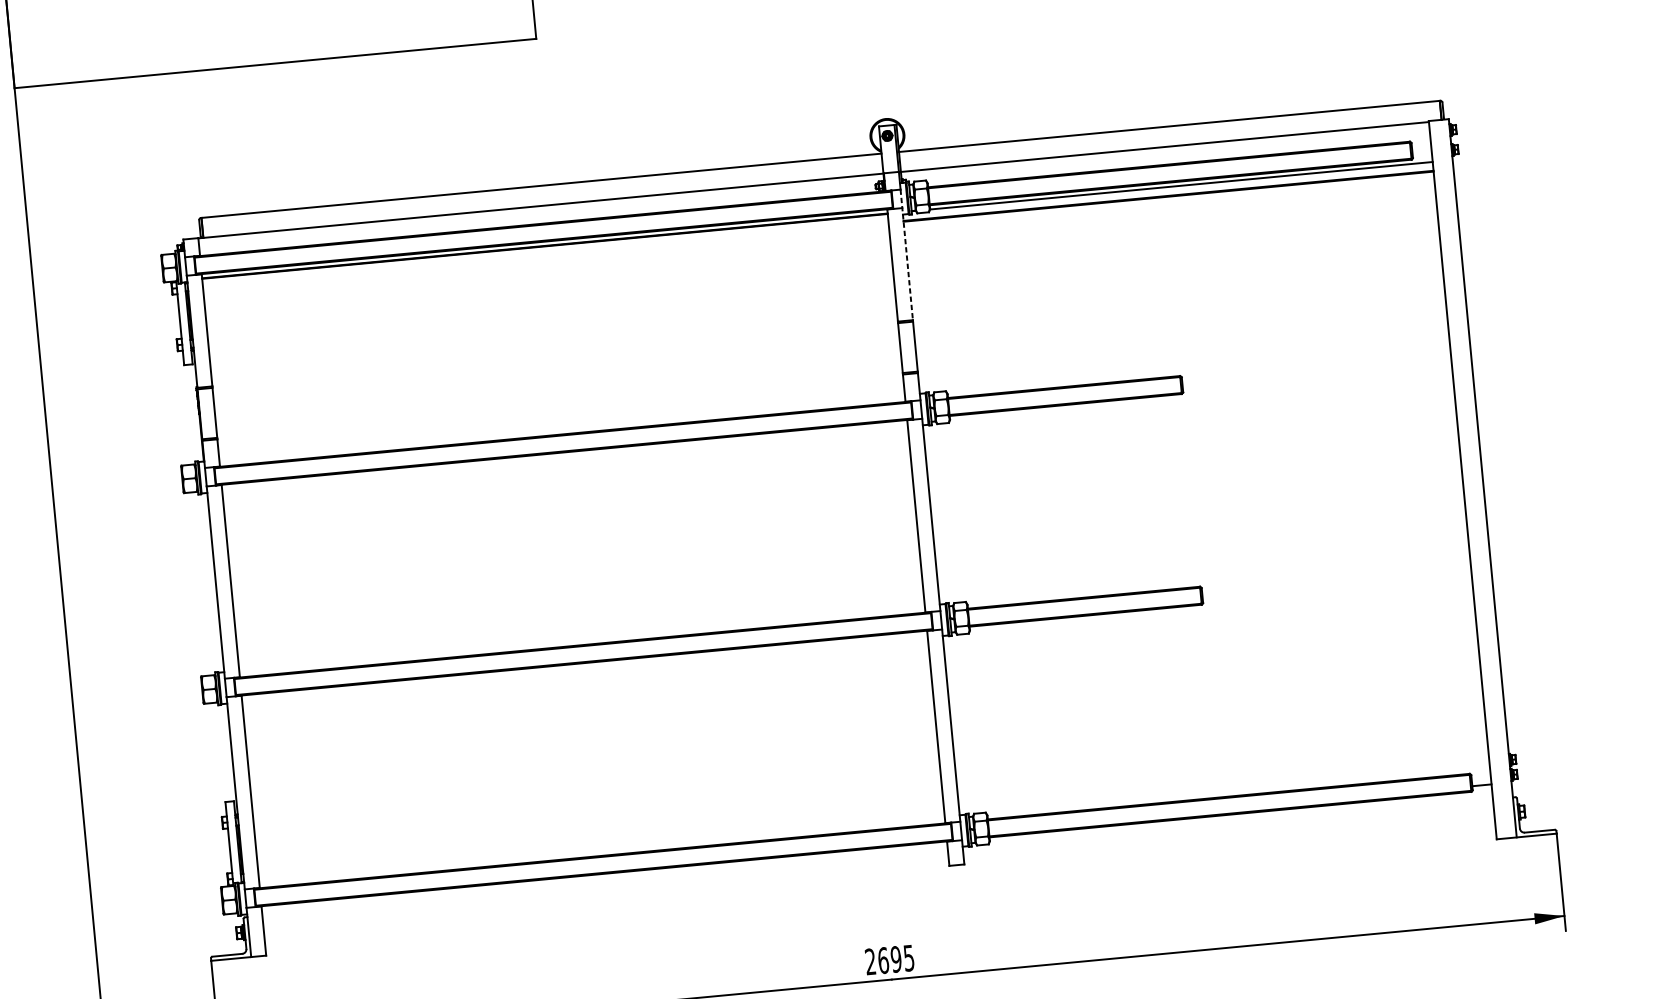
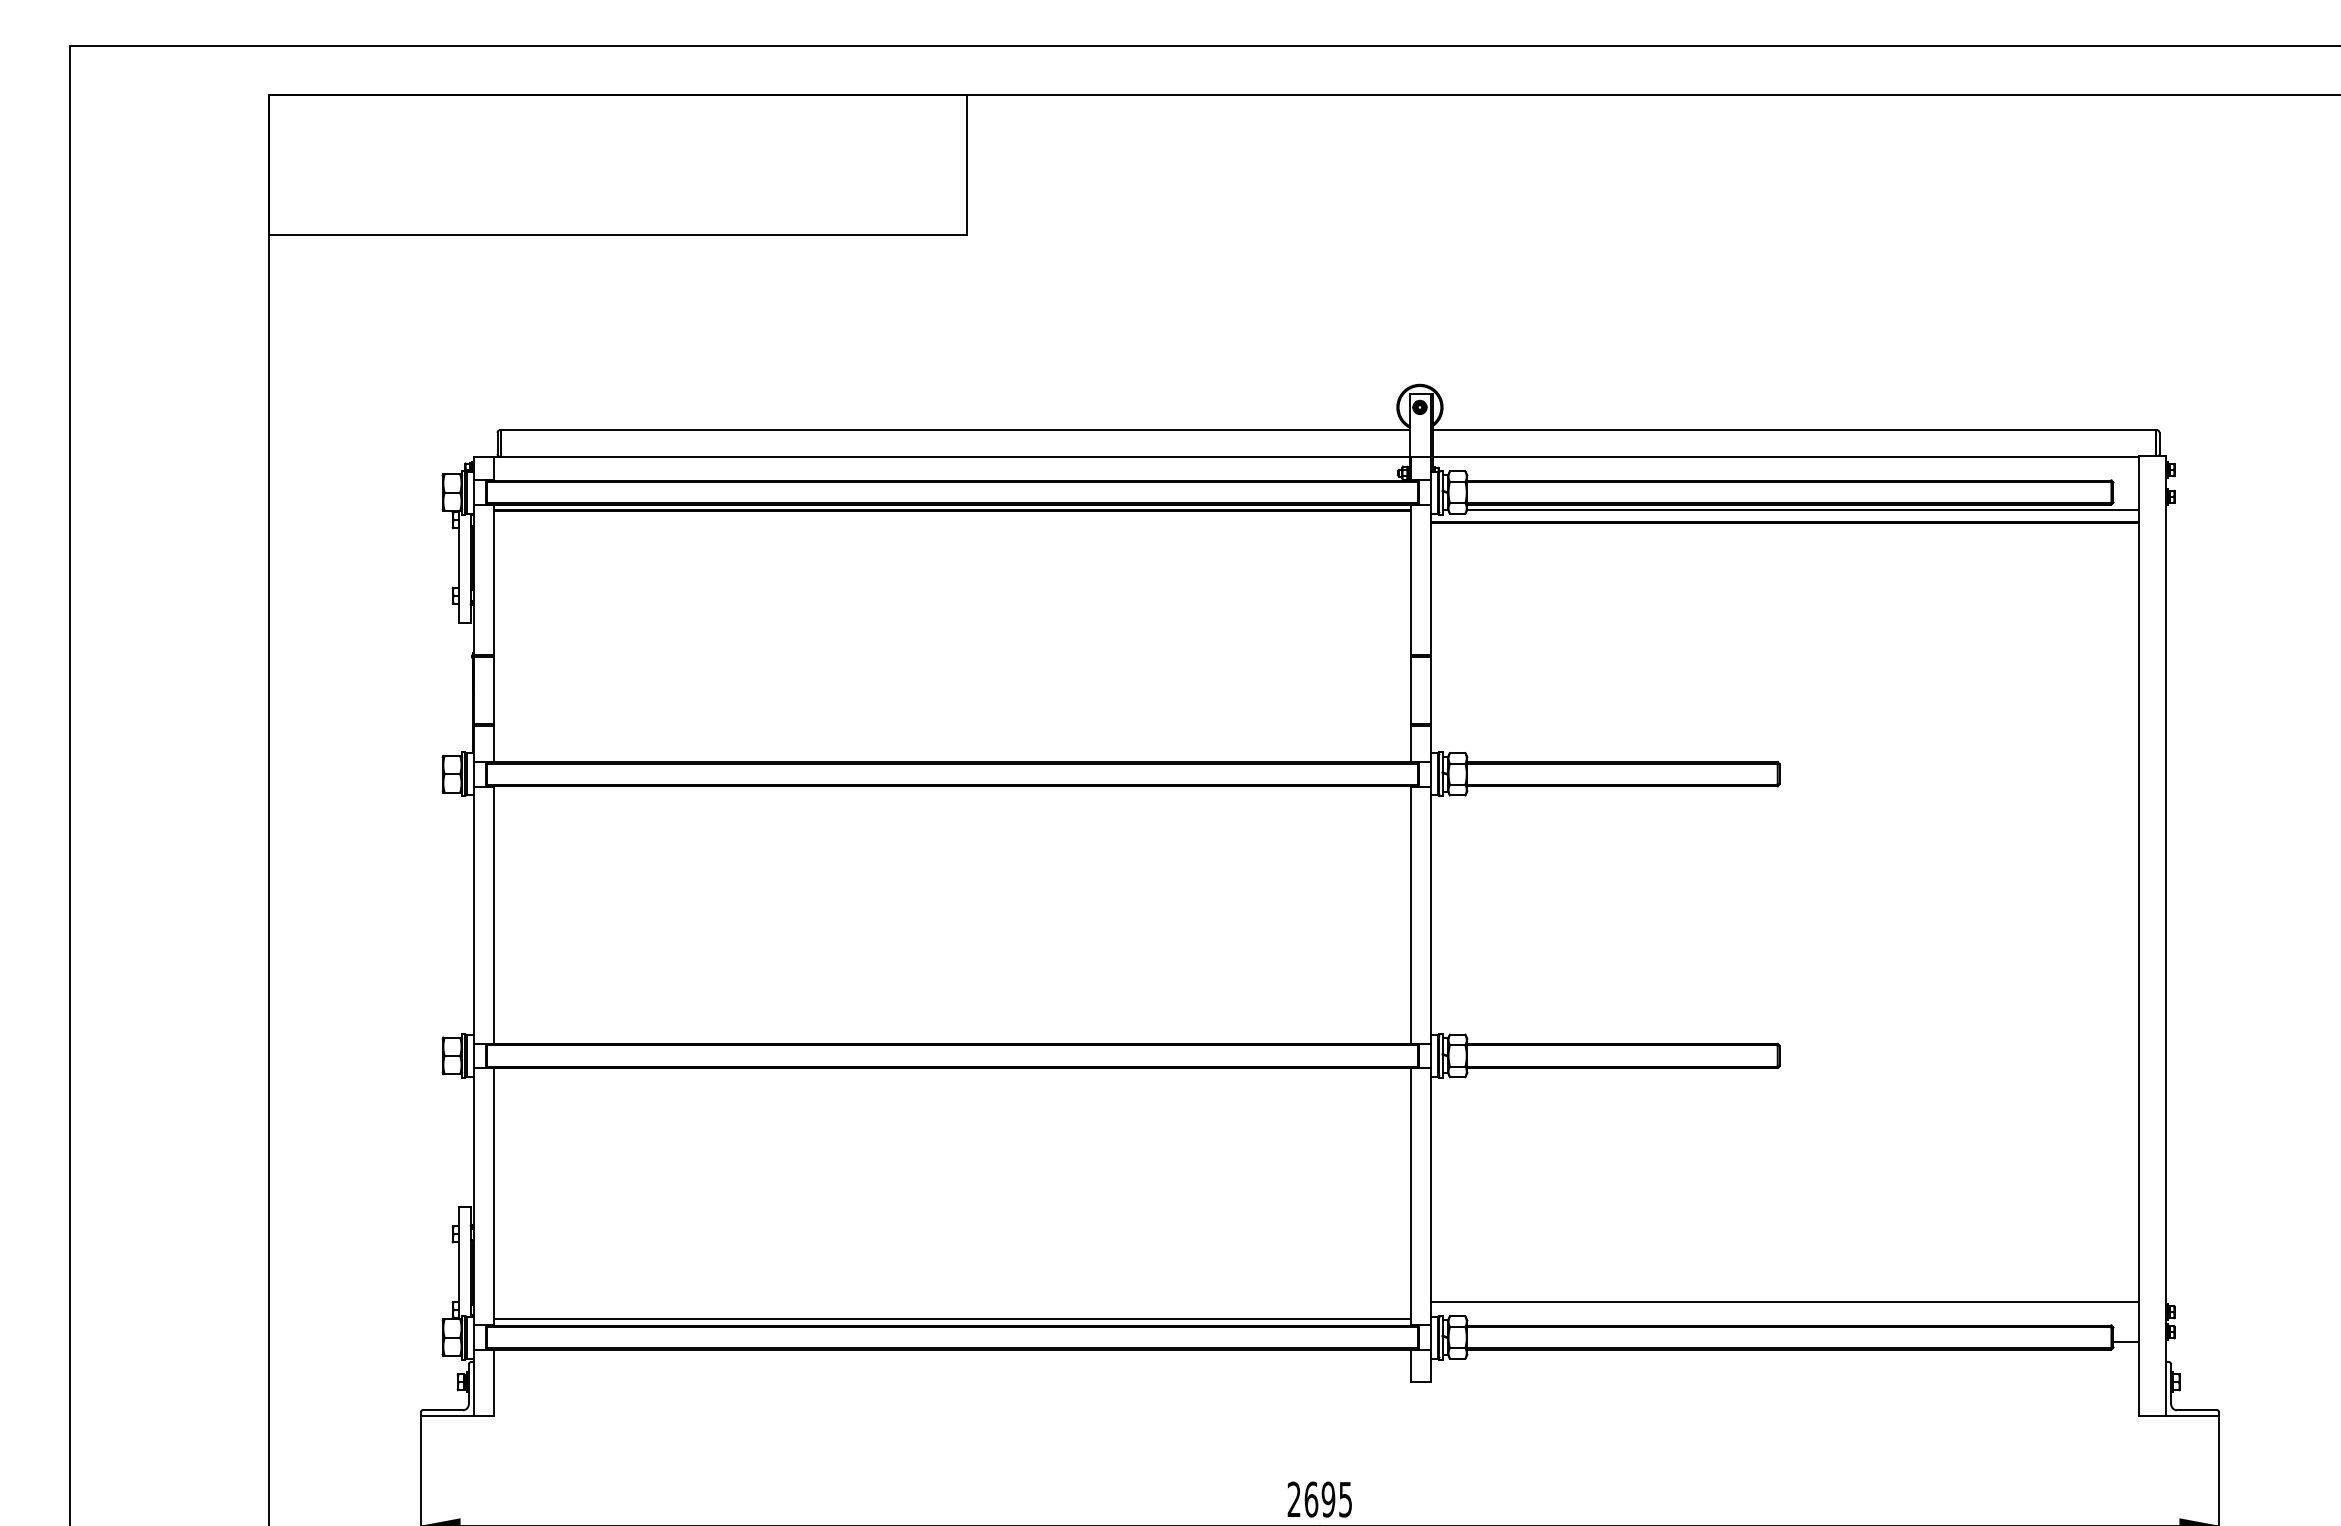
line: (906, 254) -> (1430, 567), dashed -> solid
line: (1223, 779) -> (1784, 1302), added
line: (602, 851) -> (952, 1319), added

